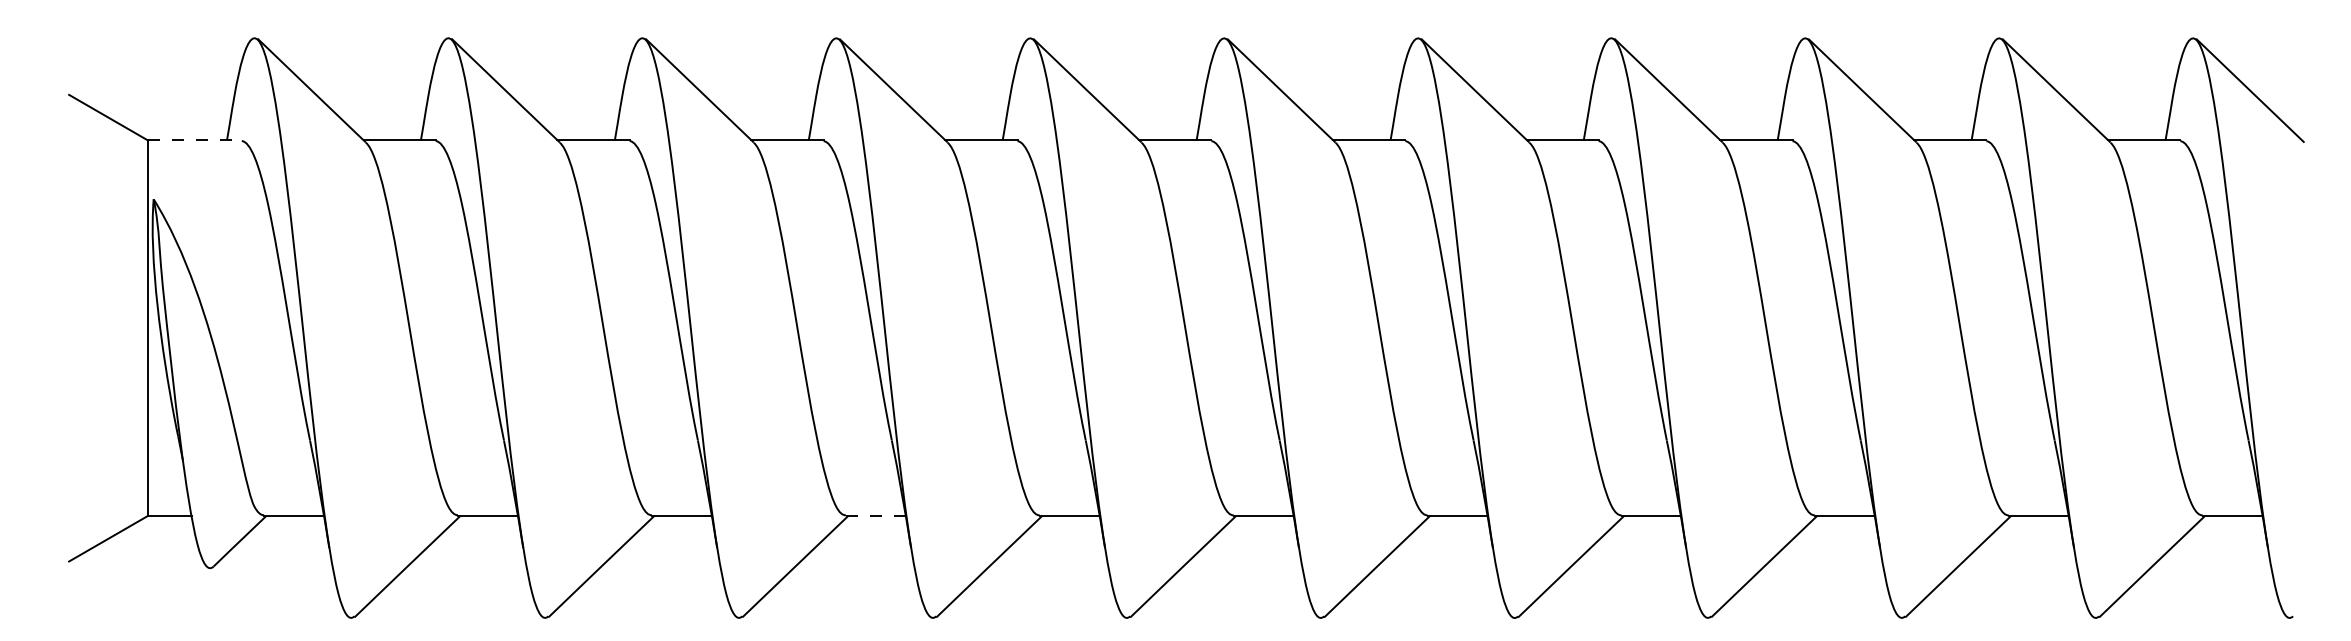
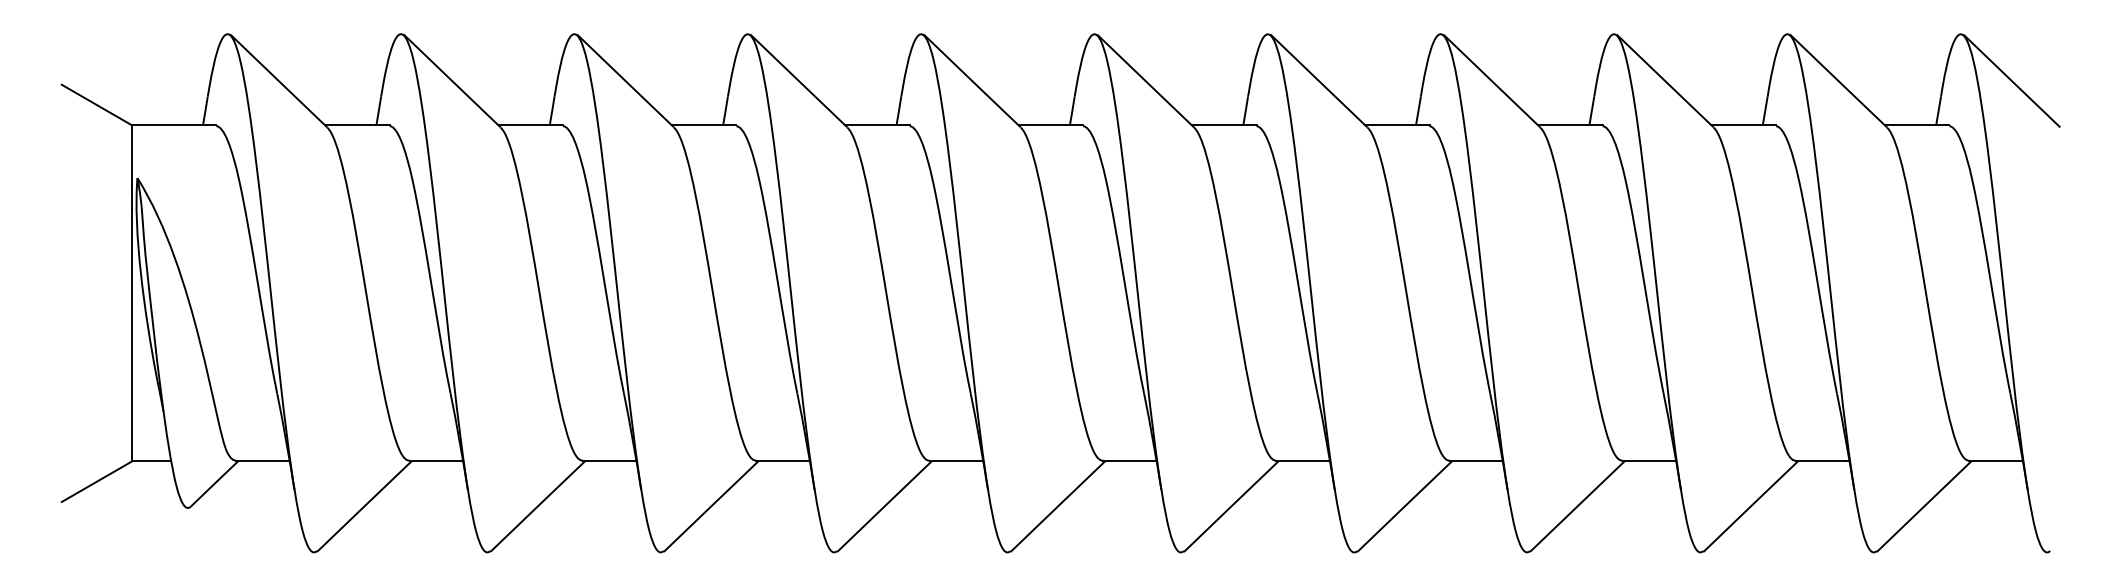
line: (195, 140) -> (174, 125), dashed -> solid
line: (876, 516) -> (783, 461), dashed -> solid

